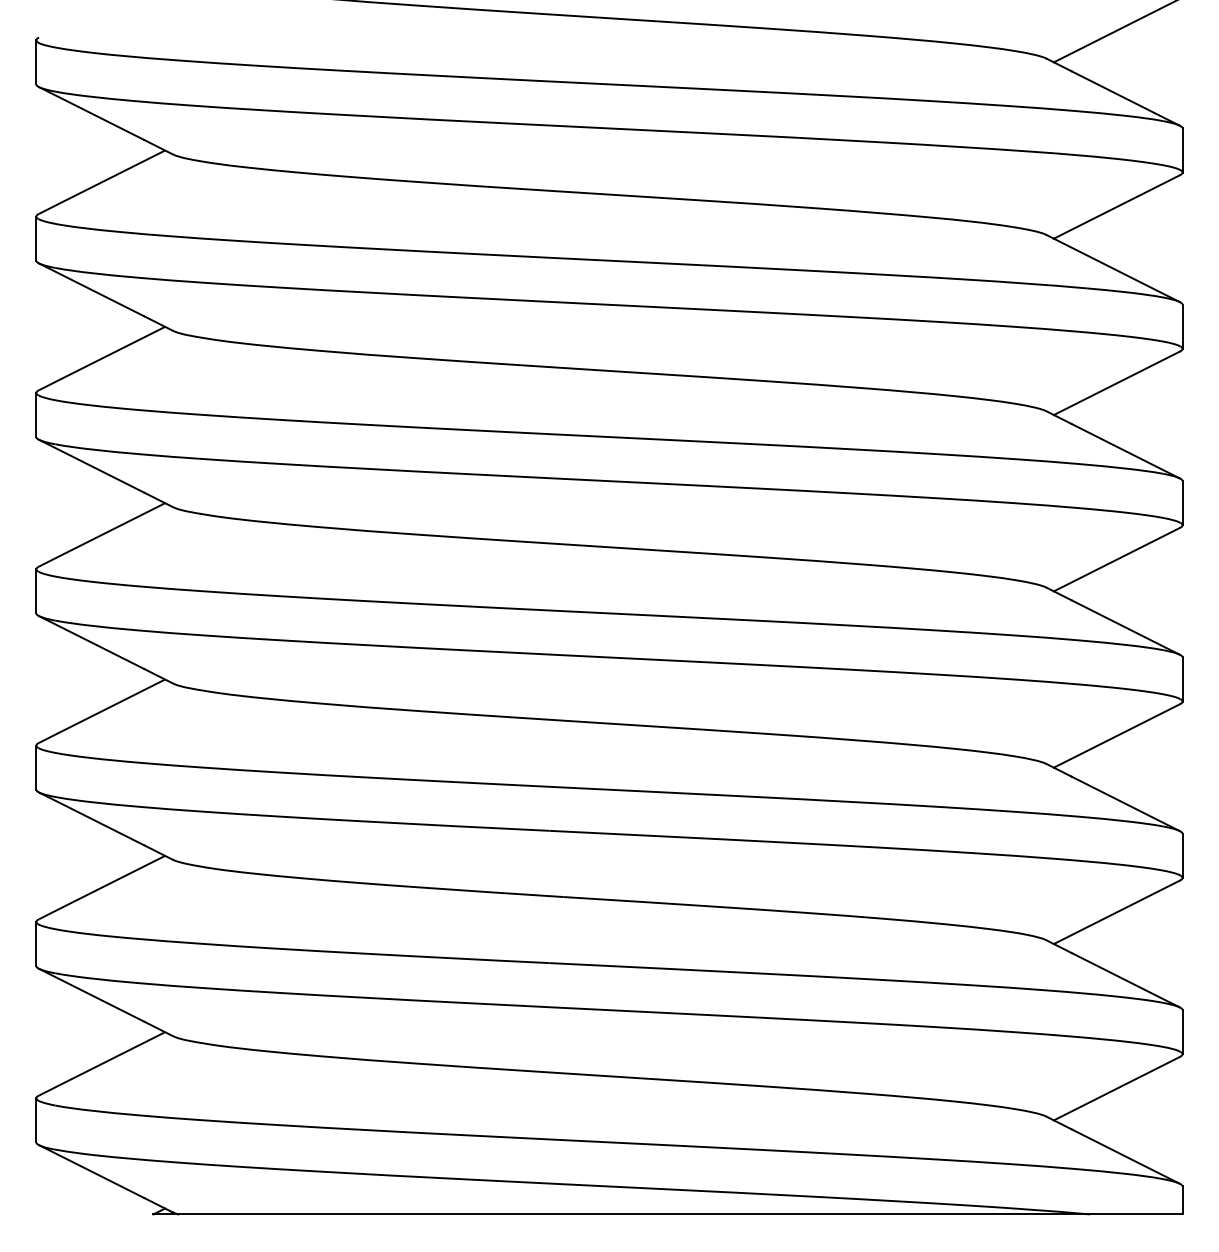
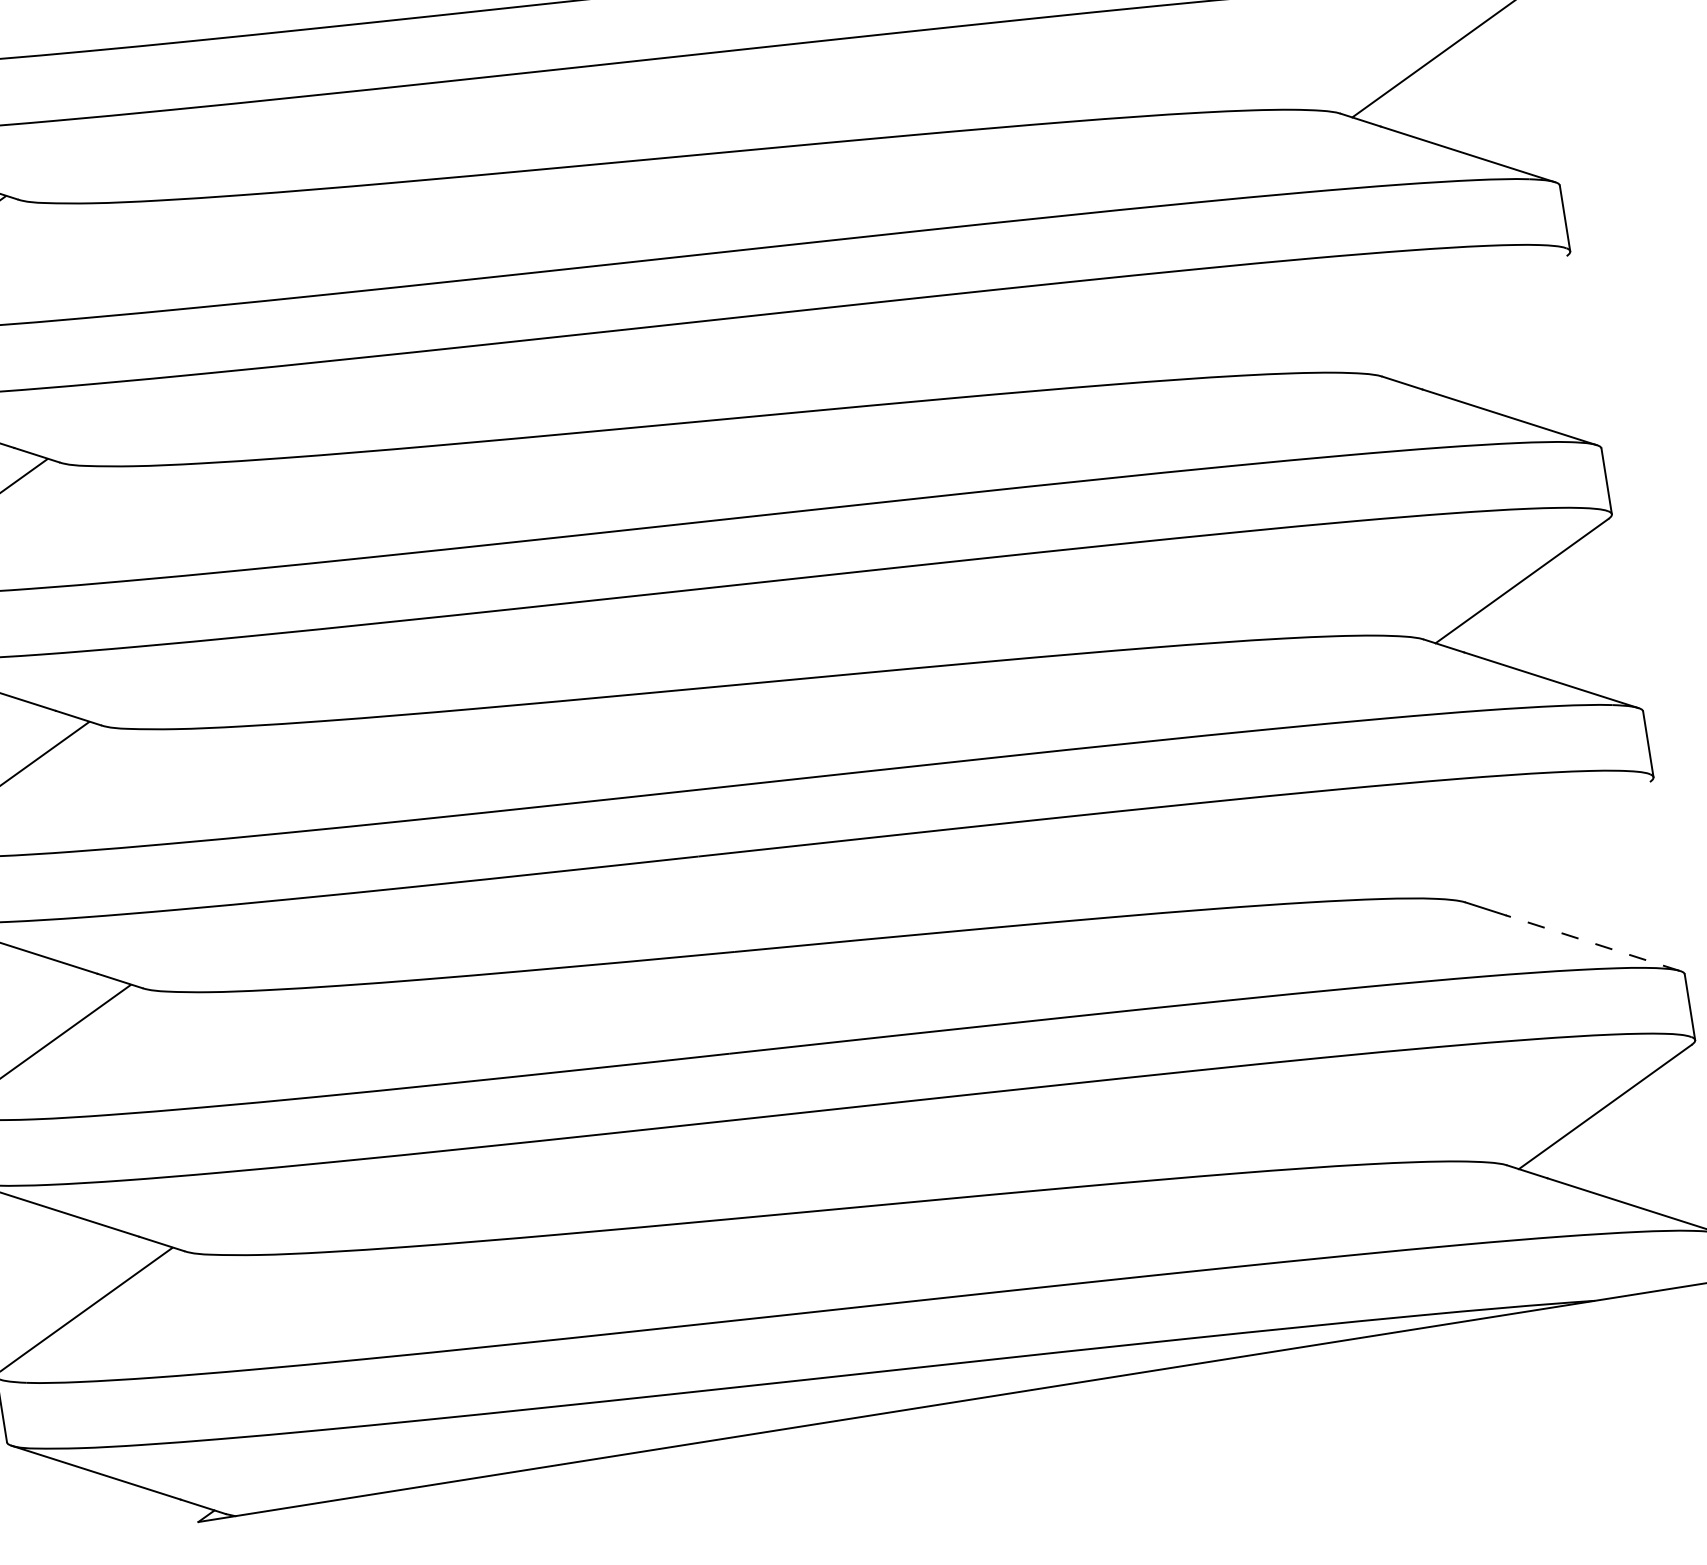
line: (1116, 559) -> (1479, 318), removed
line: (1116, 912) -> (1563, 844), removed
line: (1125, 980) -> (1592, 943), solid -> dashed

